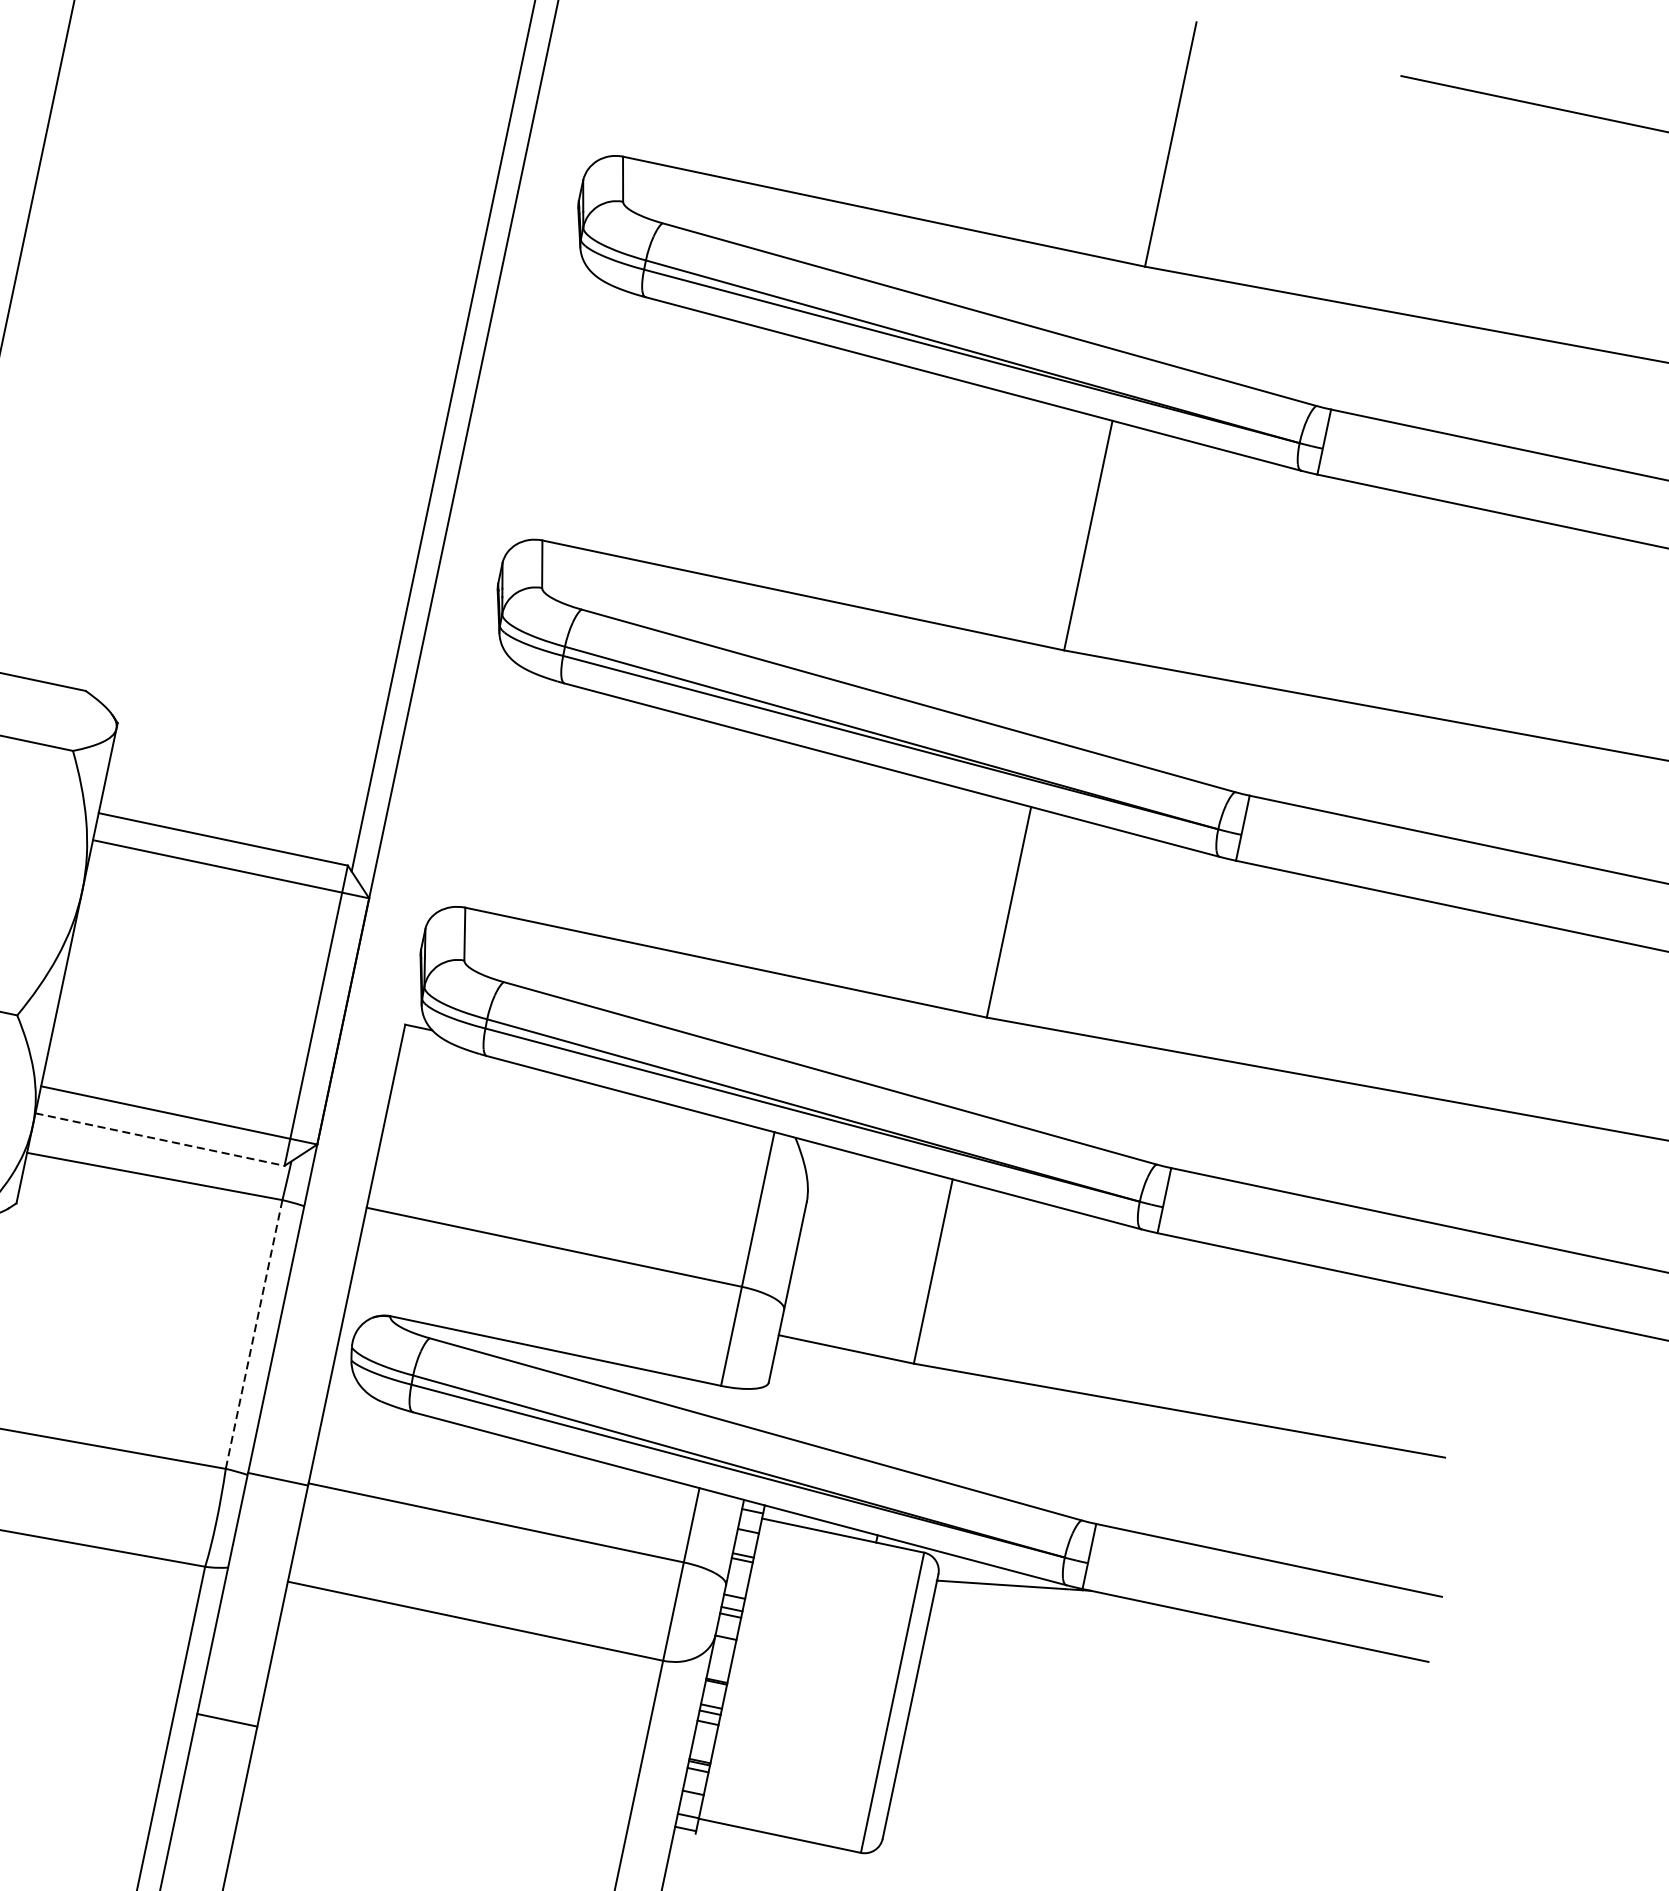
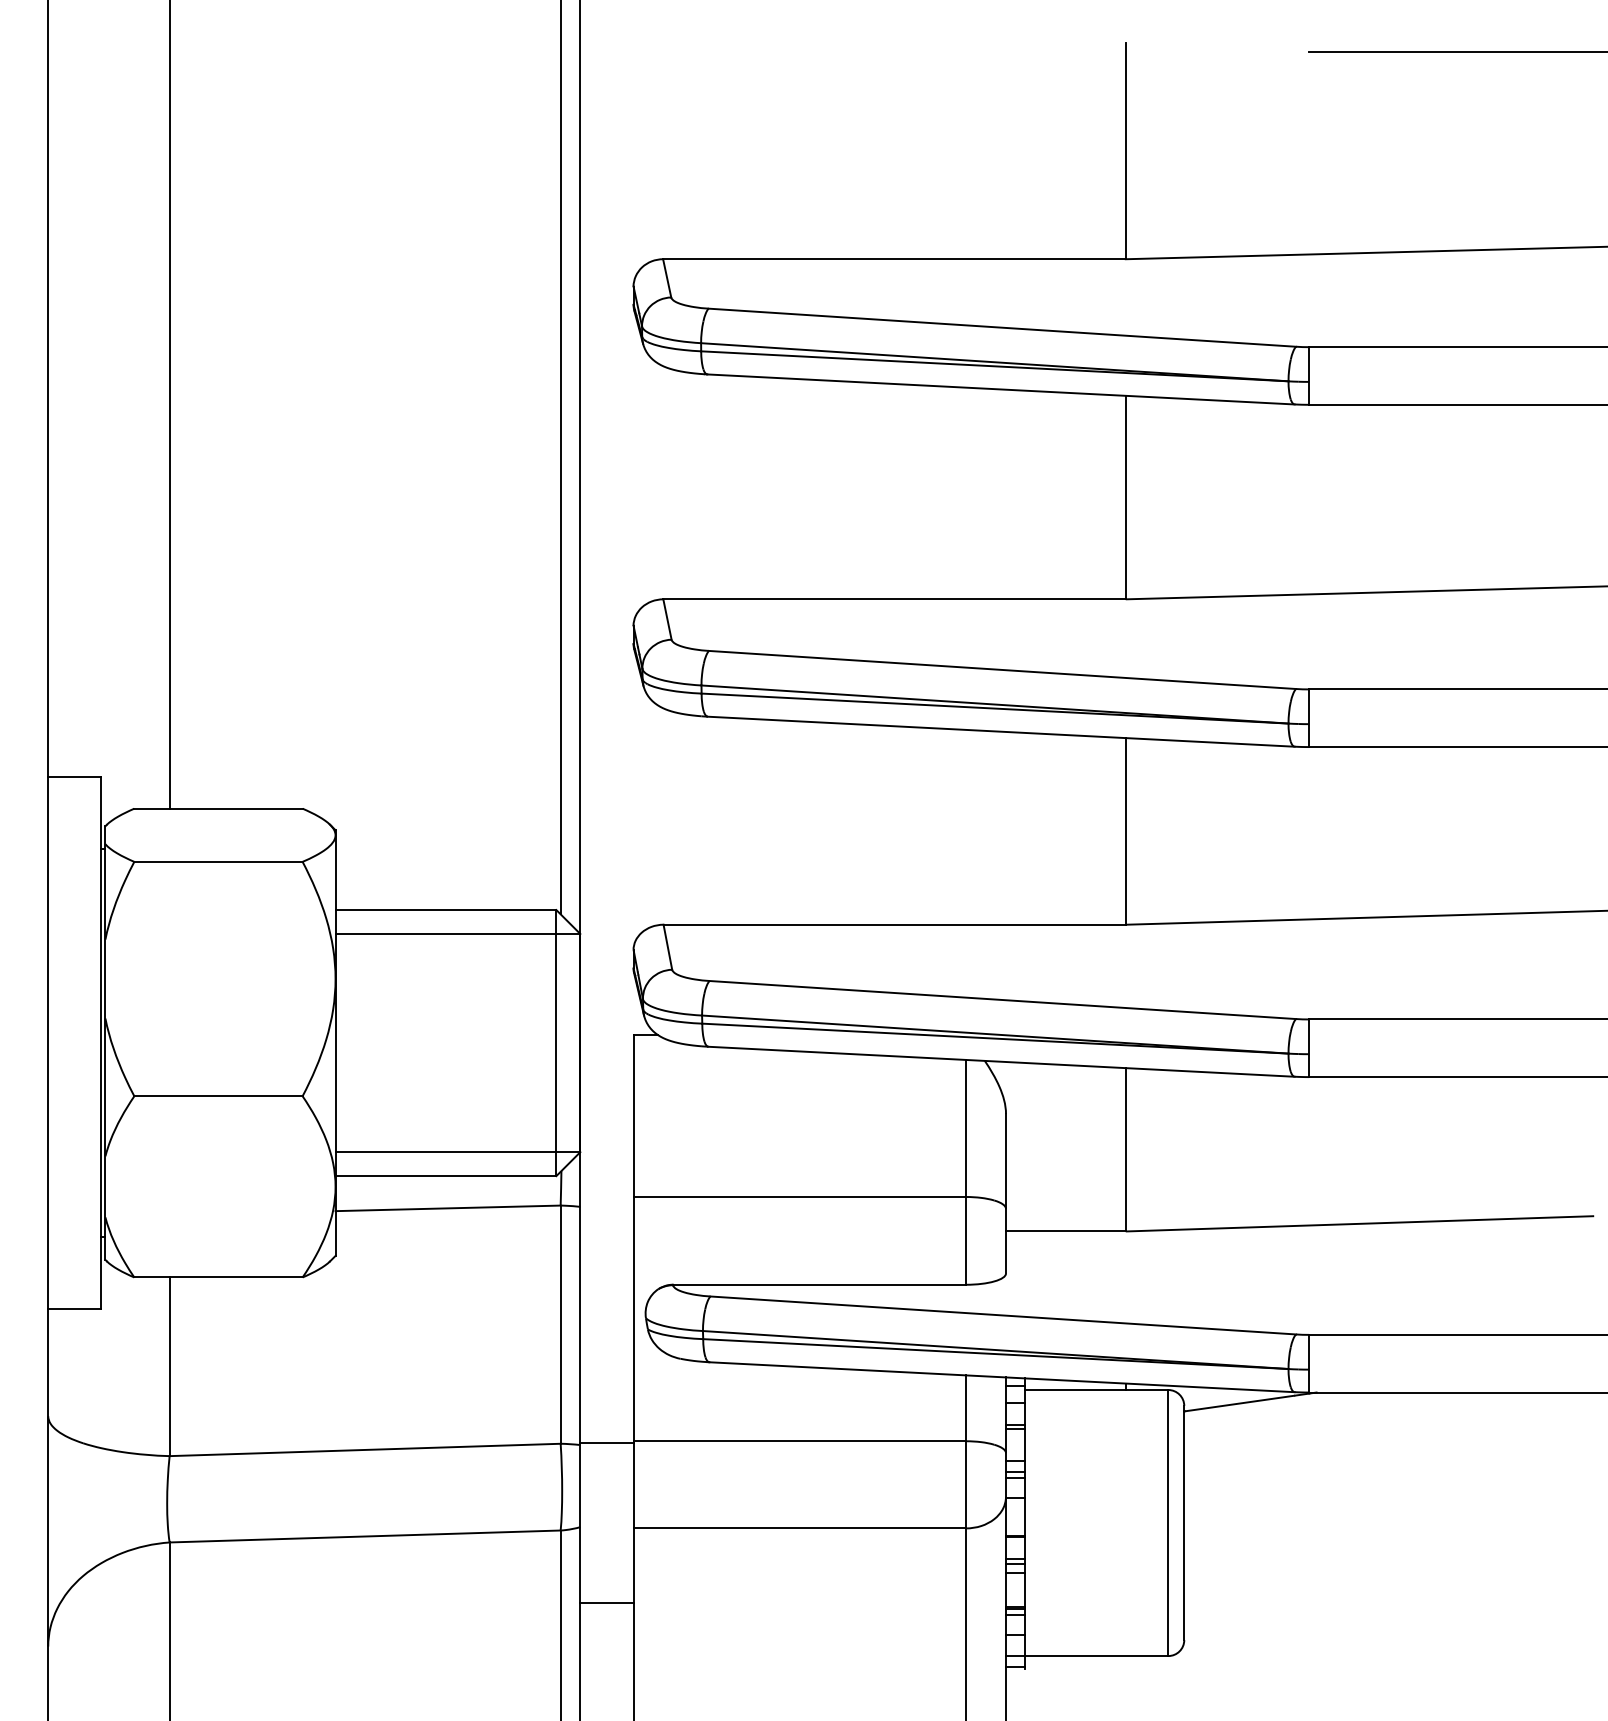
line: (160, 1140) -> (446, 1176), dashed -> solid
line: (253, 1335) -> (560, 1325), dashed -> solid
line: (226, 1719) -> (606, 1602), moved

